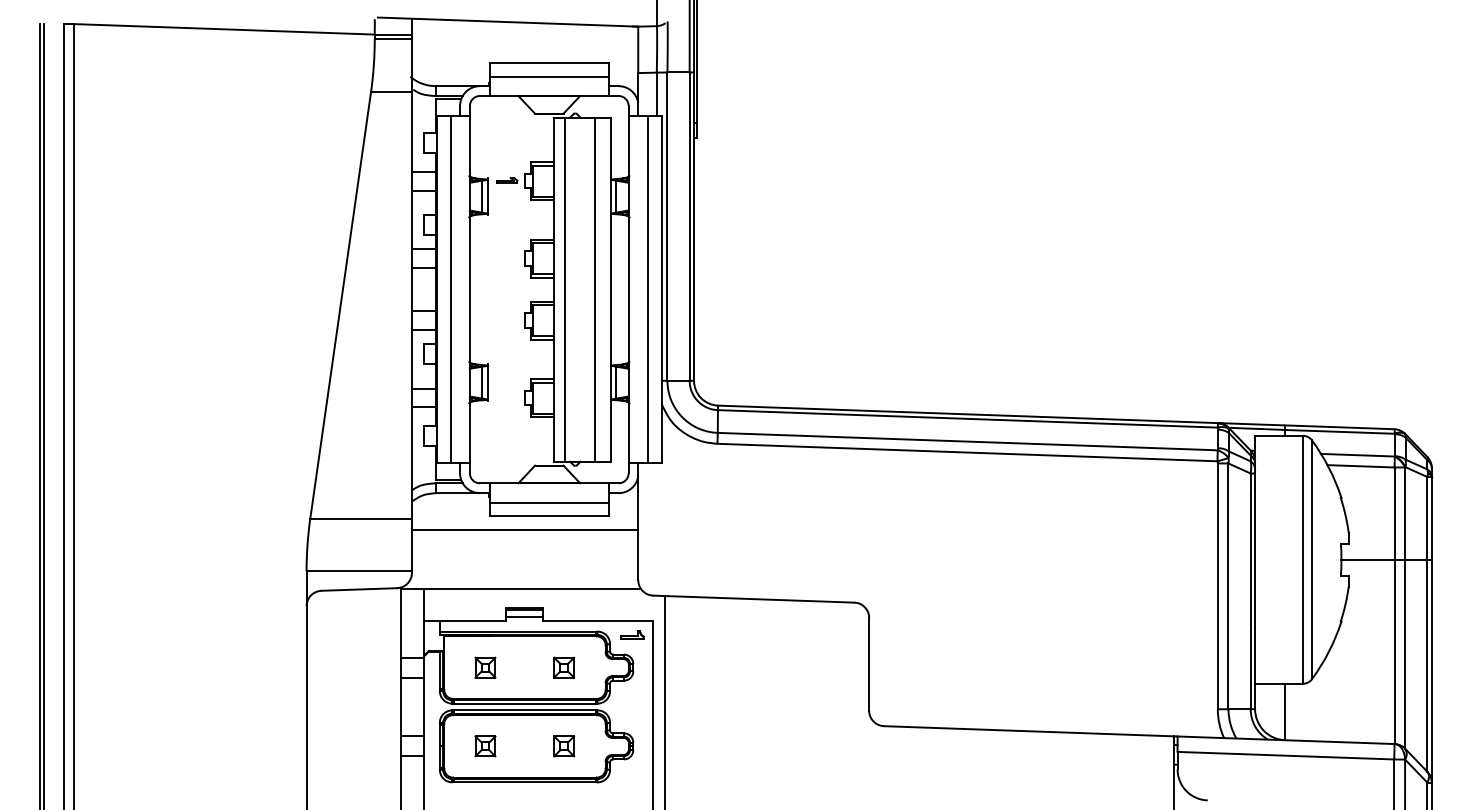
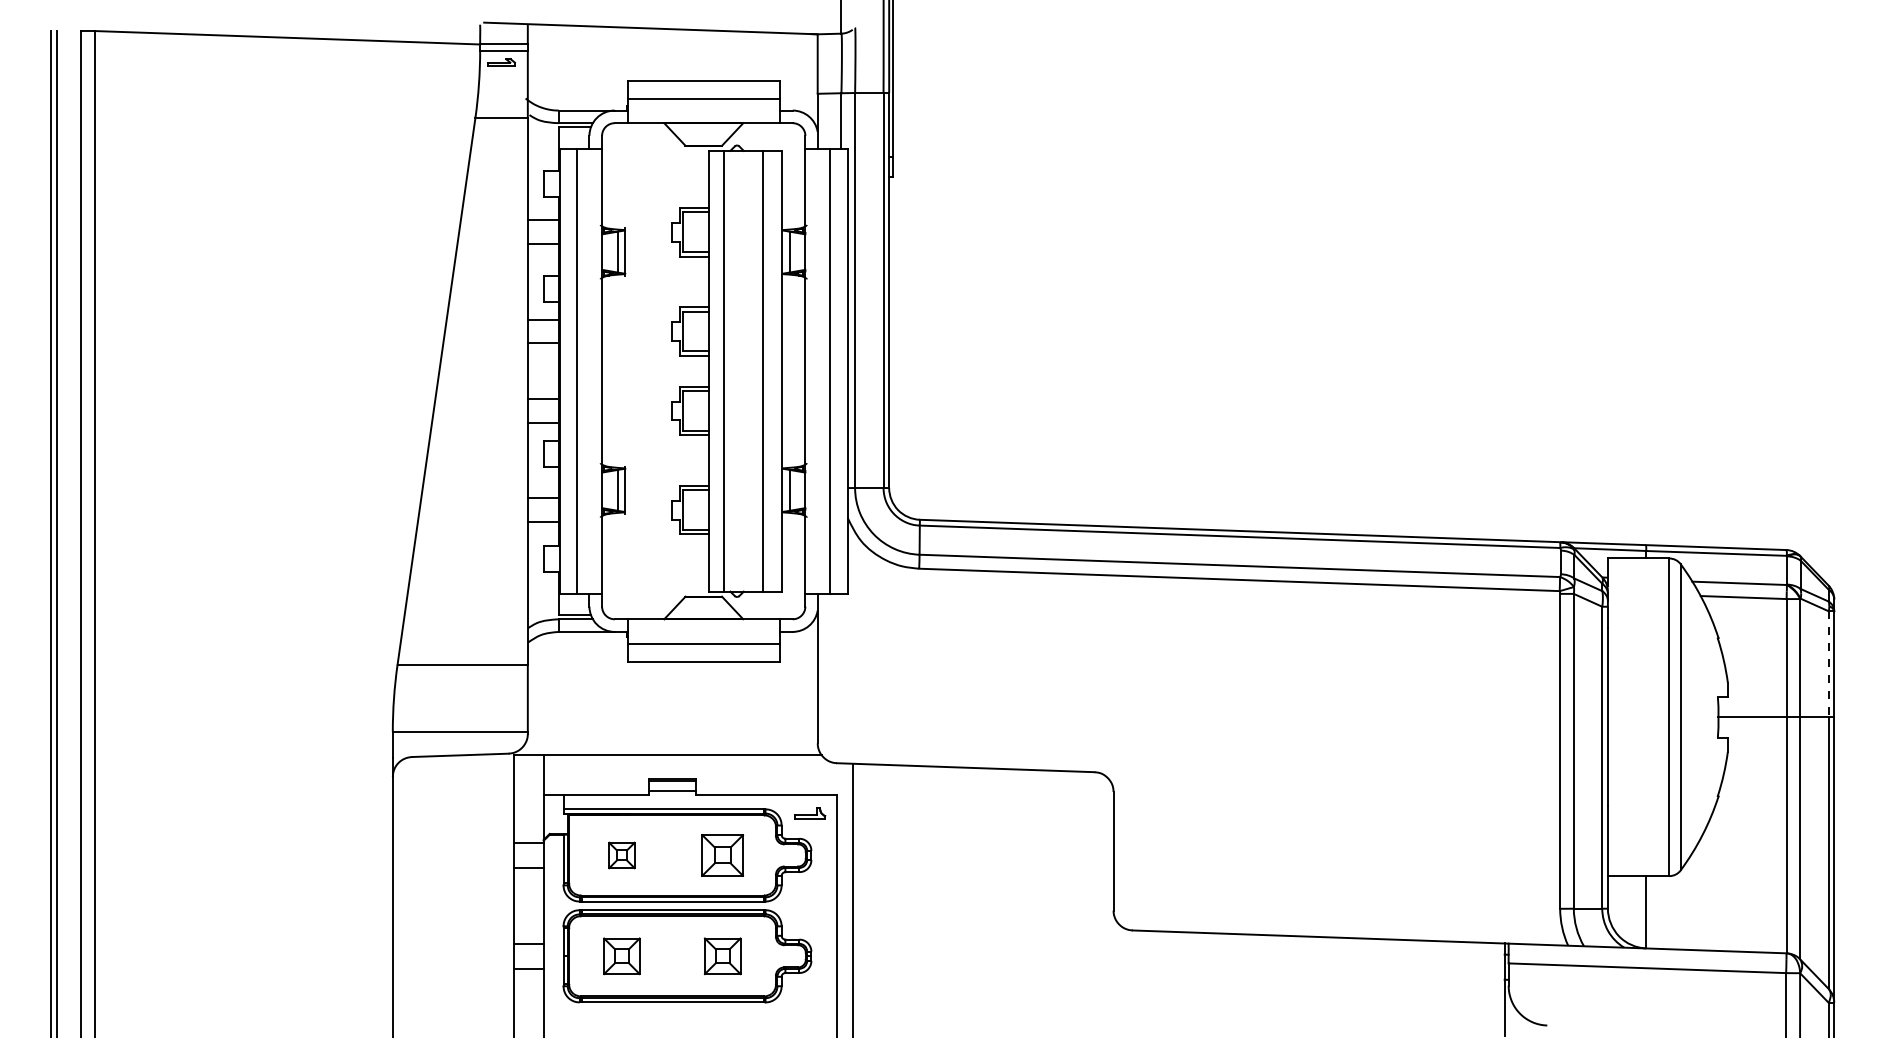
part: (506, 180) -> (501, 62), moved
line: (1427, 518) -> (1828, 664), solid -> dashed
line: (524, 529) -> (672, 678), removed
part: (563, 667) -> (722, 855), size x1.6
part: (485, 746) -> (621, 956), size x1.4
part: (563, 746) -> (722, 956), size x1.4

